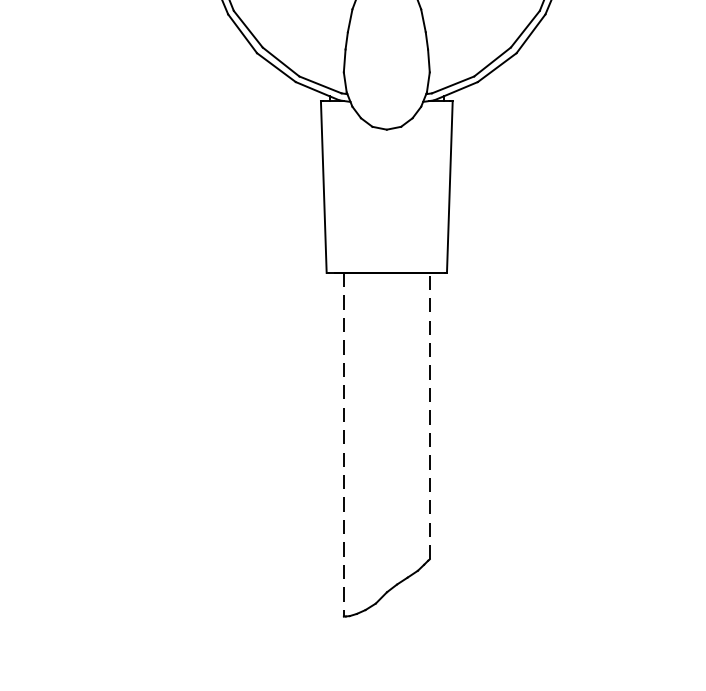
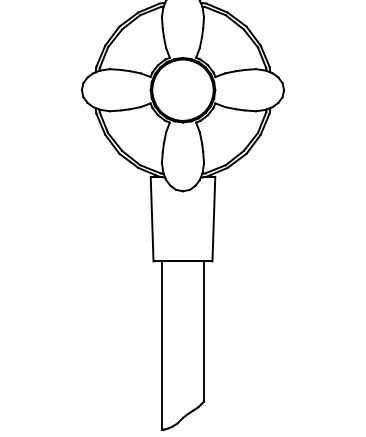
line: (430, 415) -> (204, 331), dashed -> solid
line: (342, 446) -> (161, 346), dashed -> solid

